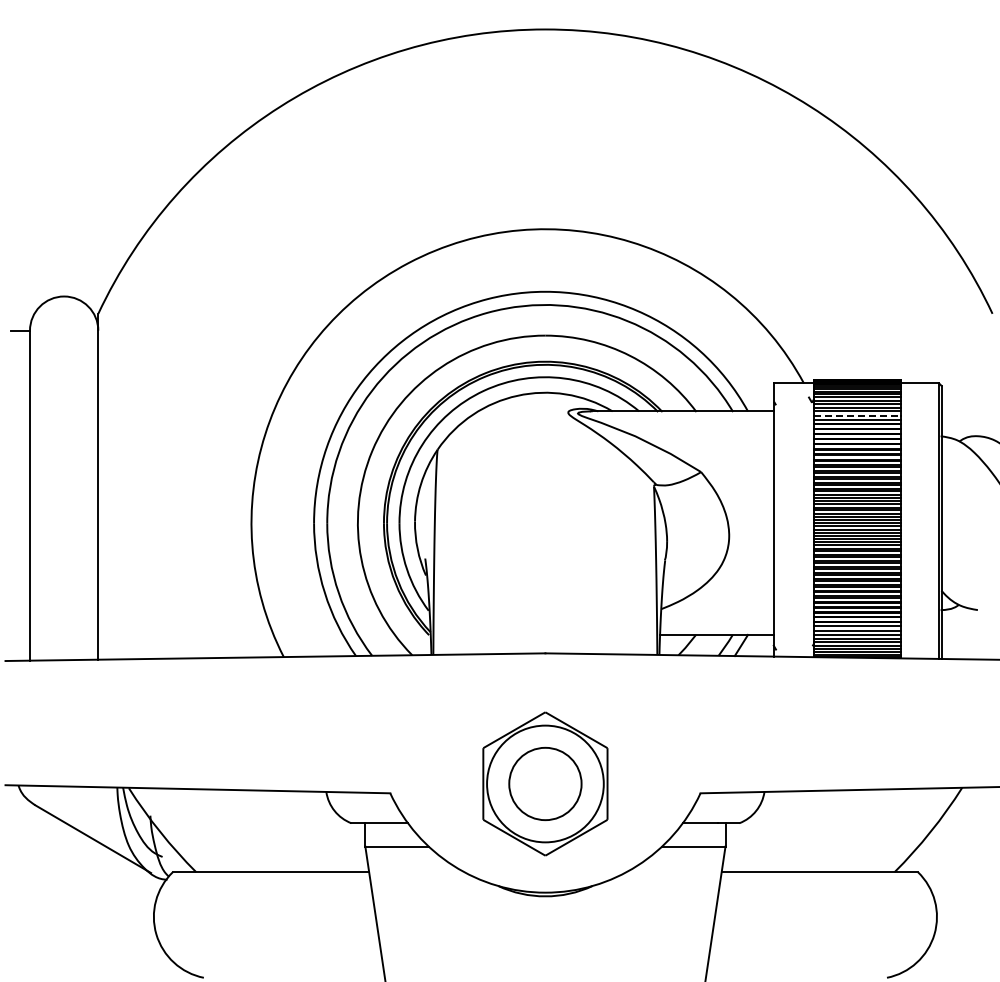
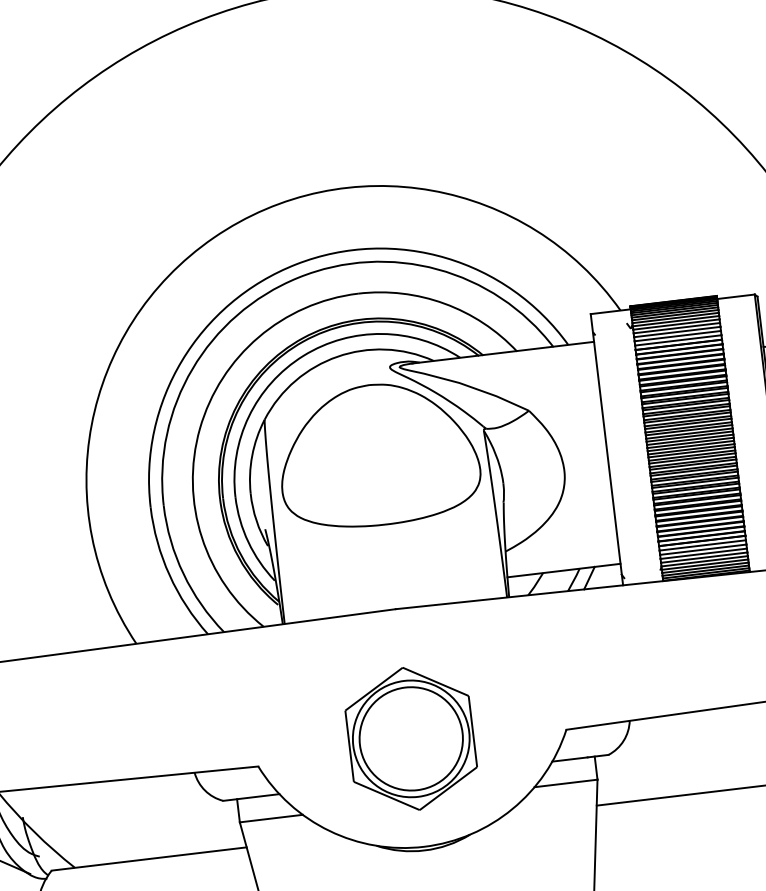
line: (858, 415) -> (678, 335), dashed -> solid
part: (545, 497) -> (377, 454), added
circle: (545, 783) -> (411, 738), size x1.43

